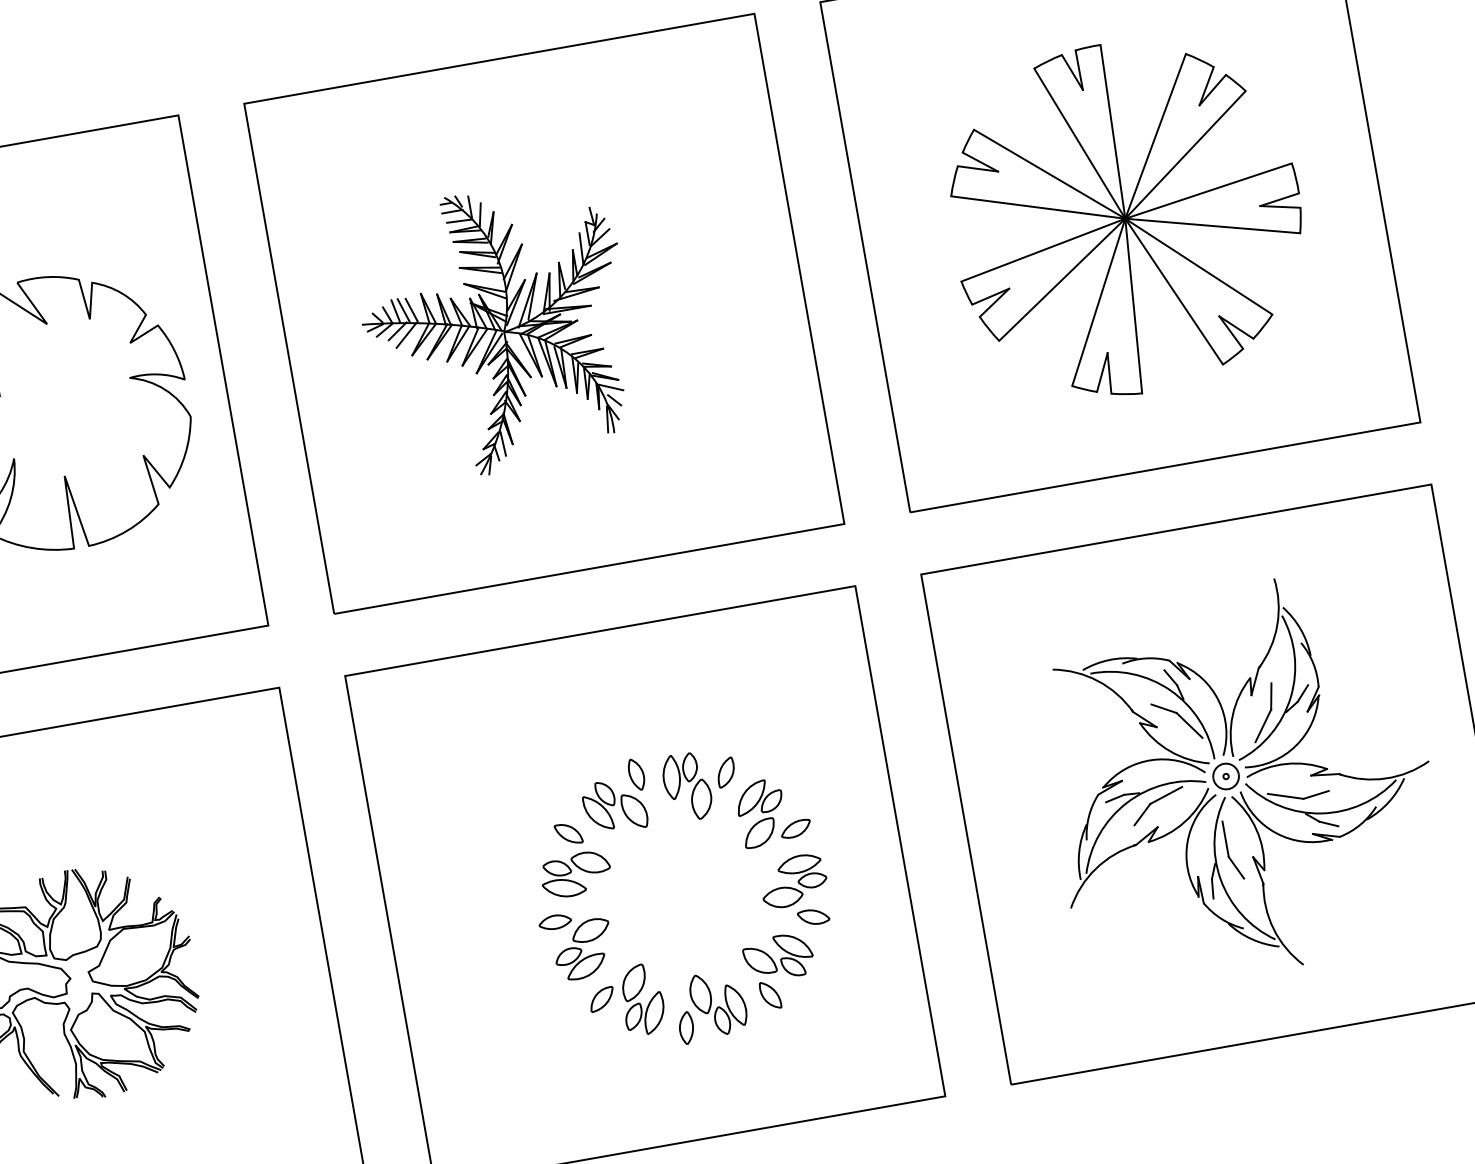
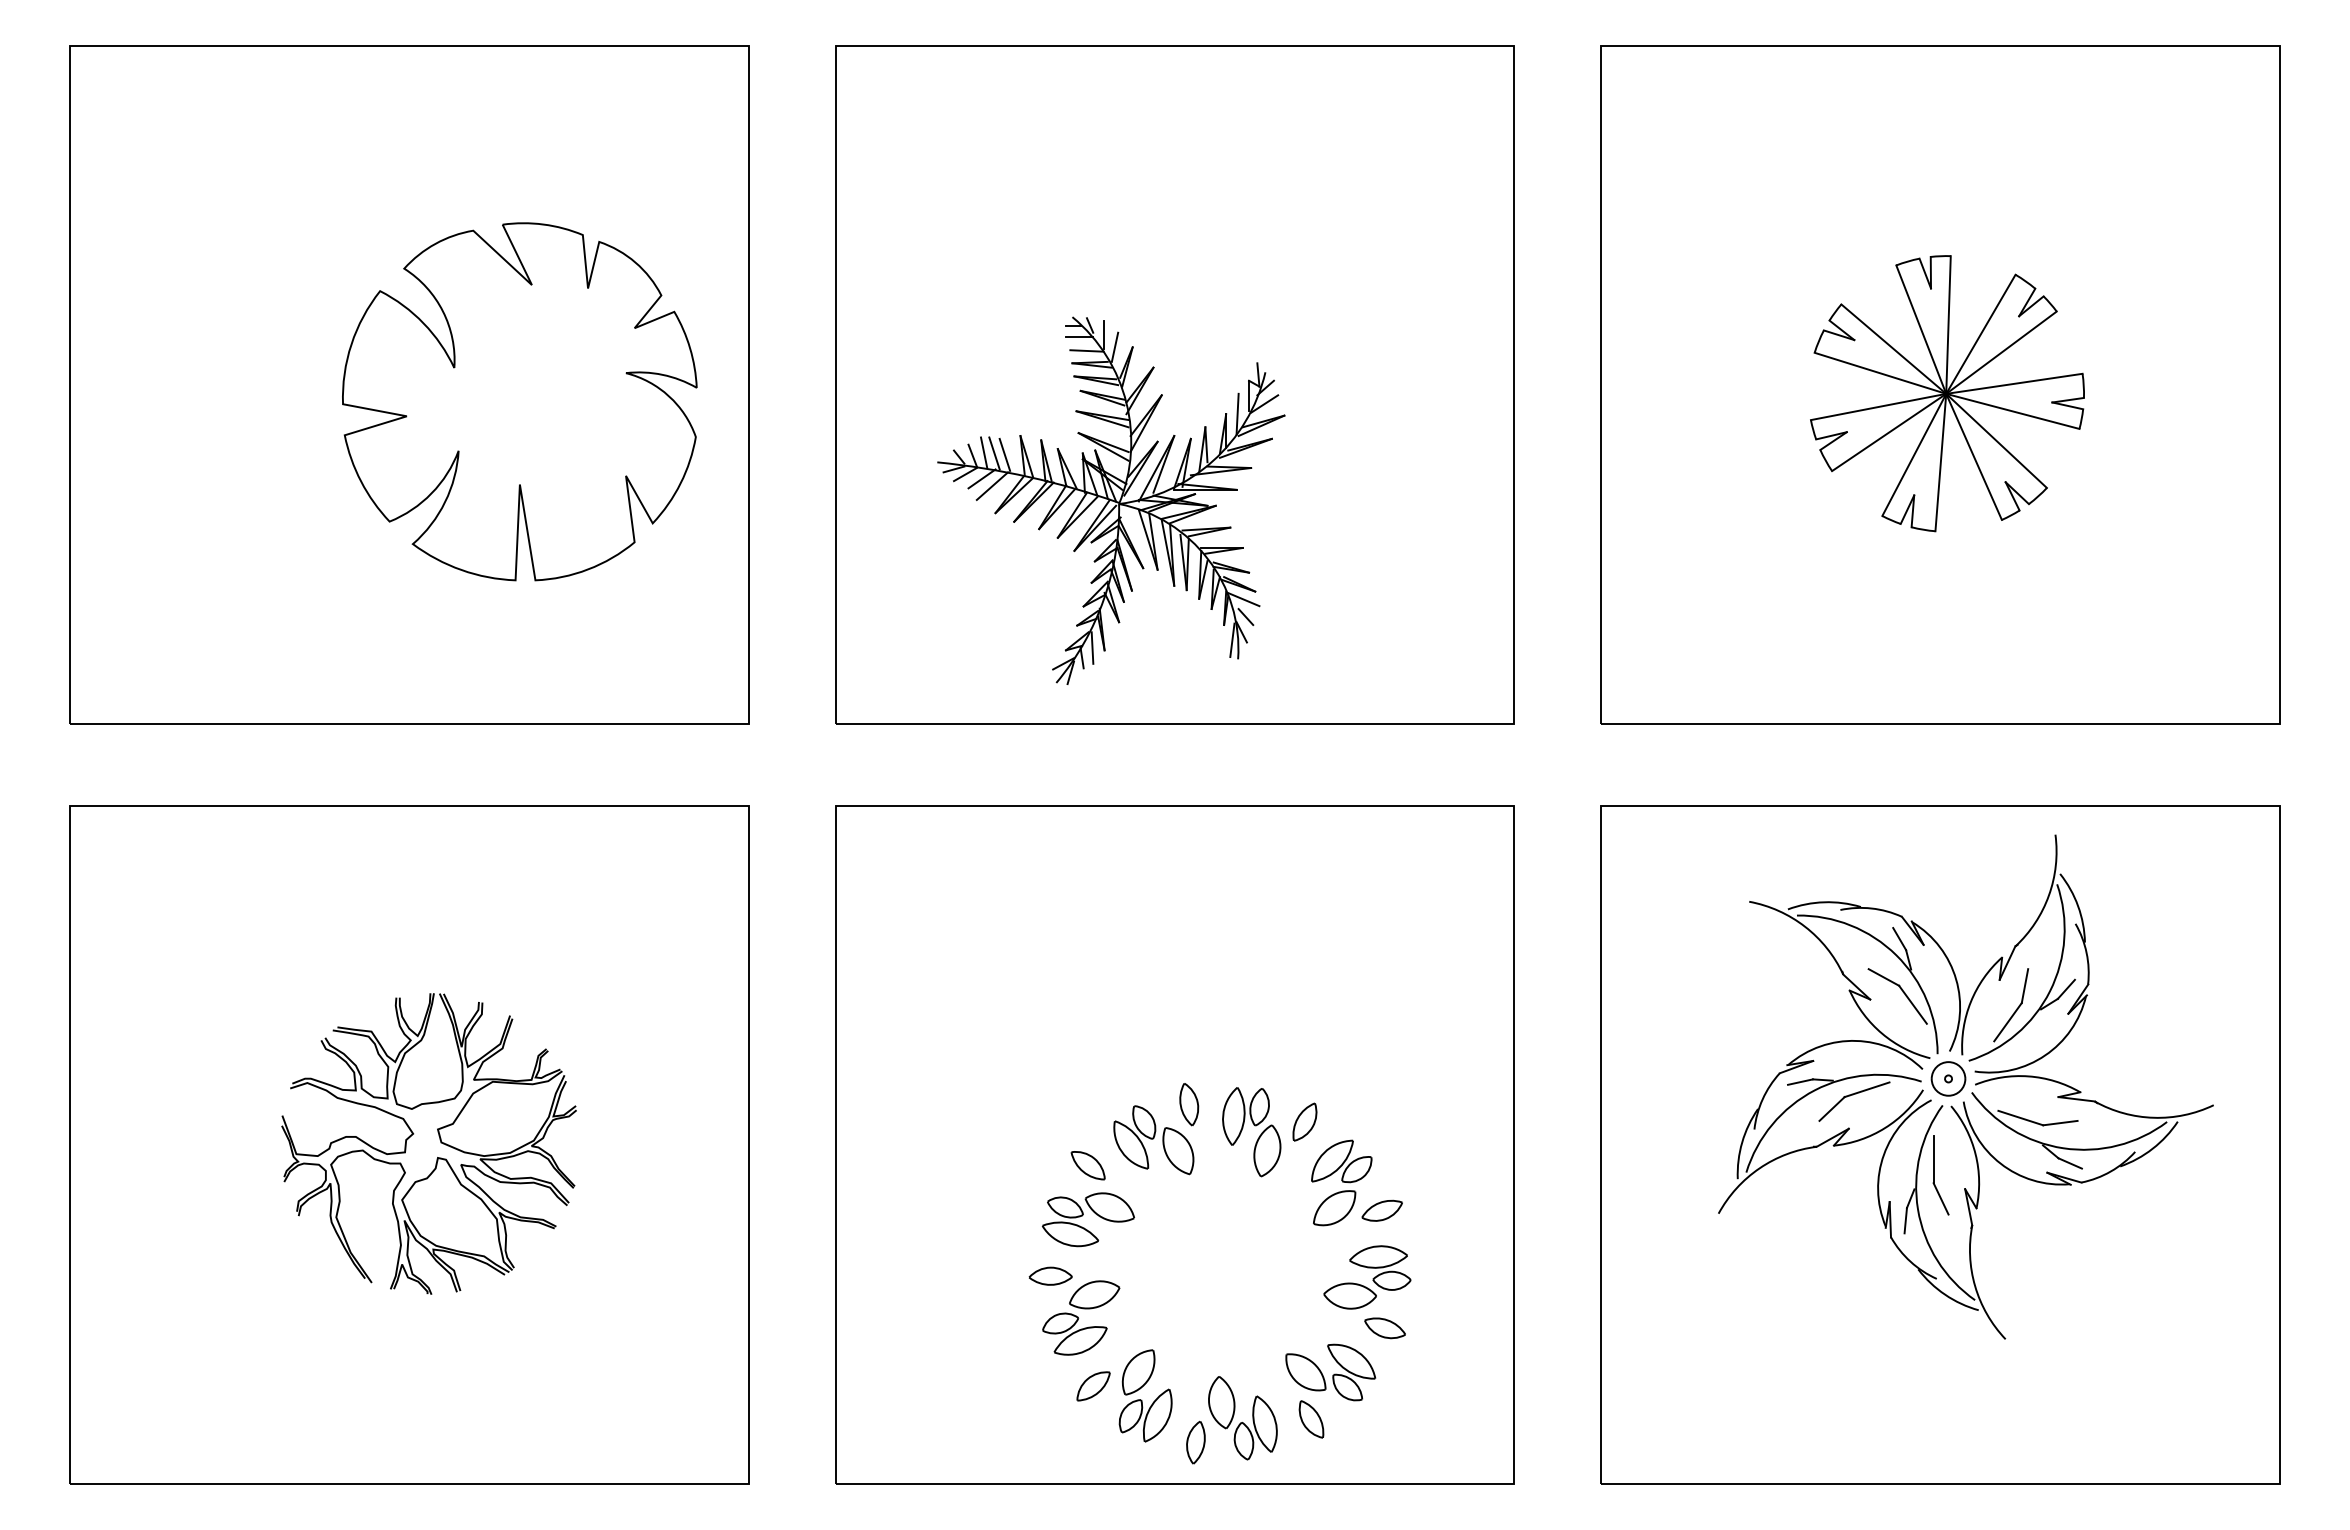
part: (1126, 217) -> (1947, 393), size x0.6
part: (497, 330) -> (1111, 500), moved
part: (1239, 779) -> (1965, 1086), moved
part: (609, 922) -> (1120, 1288), moved

